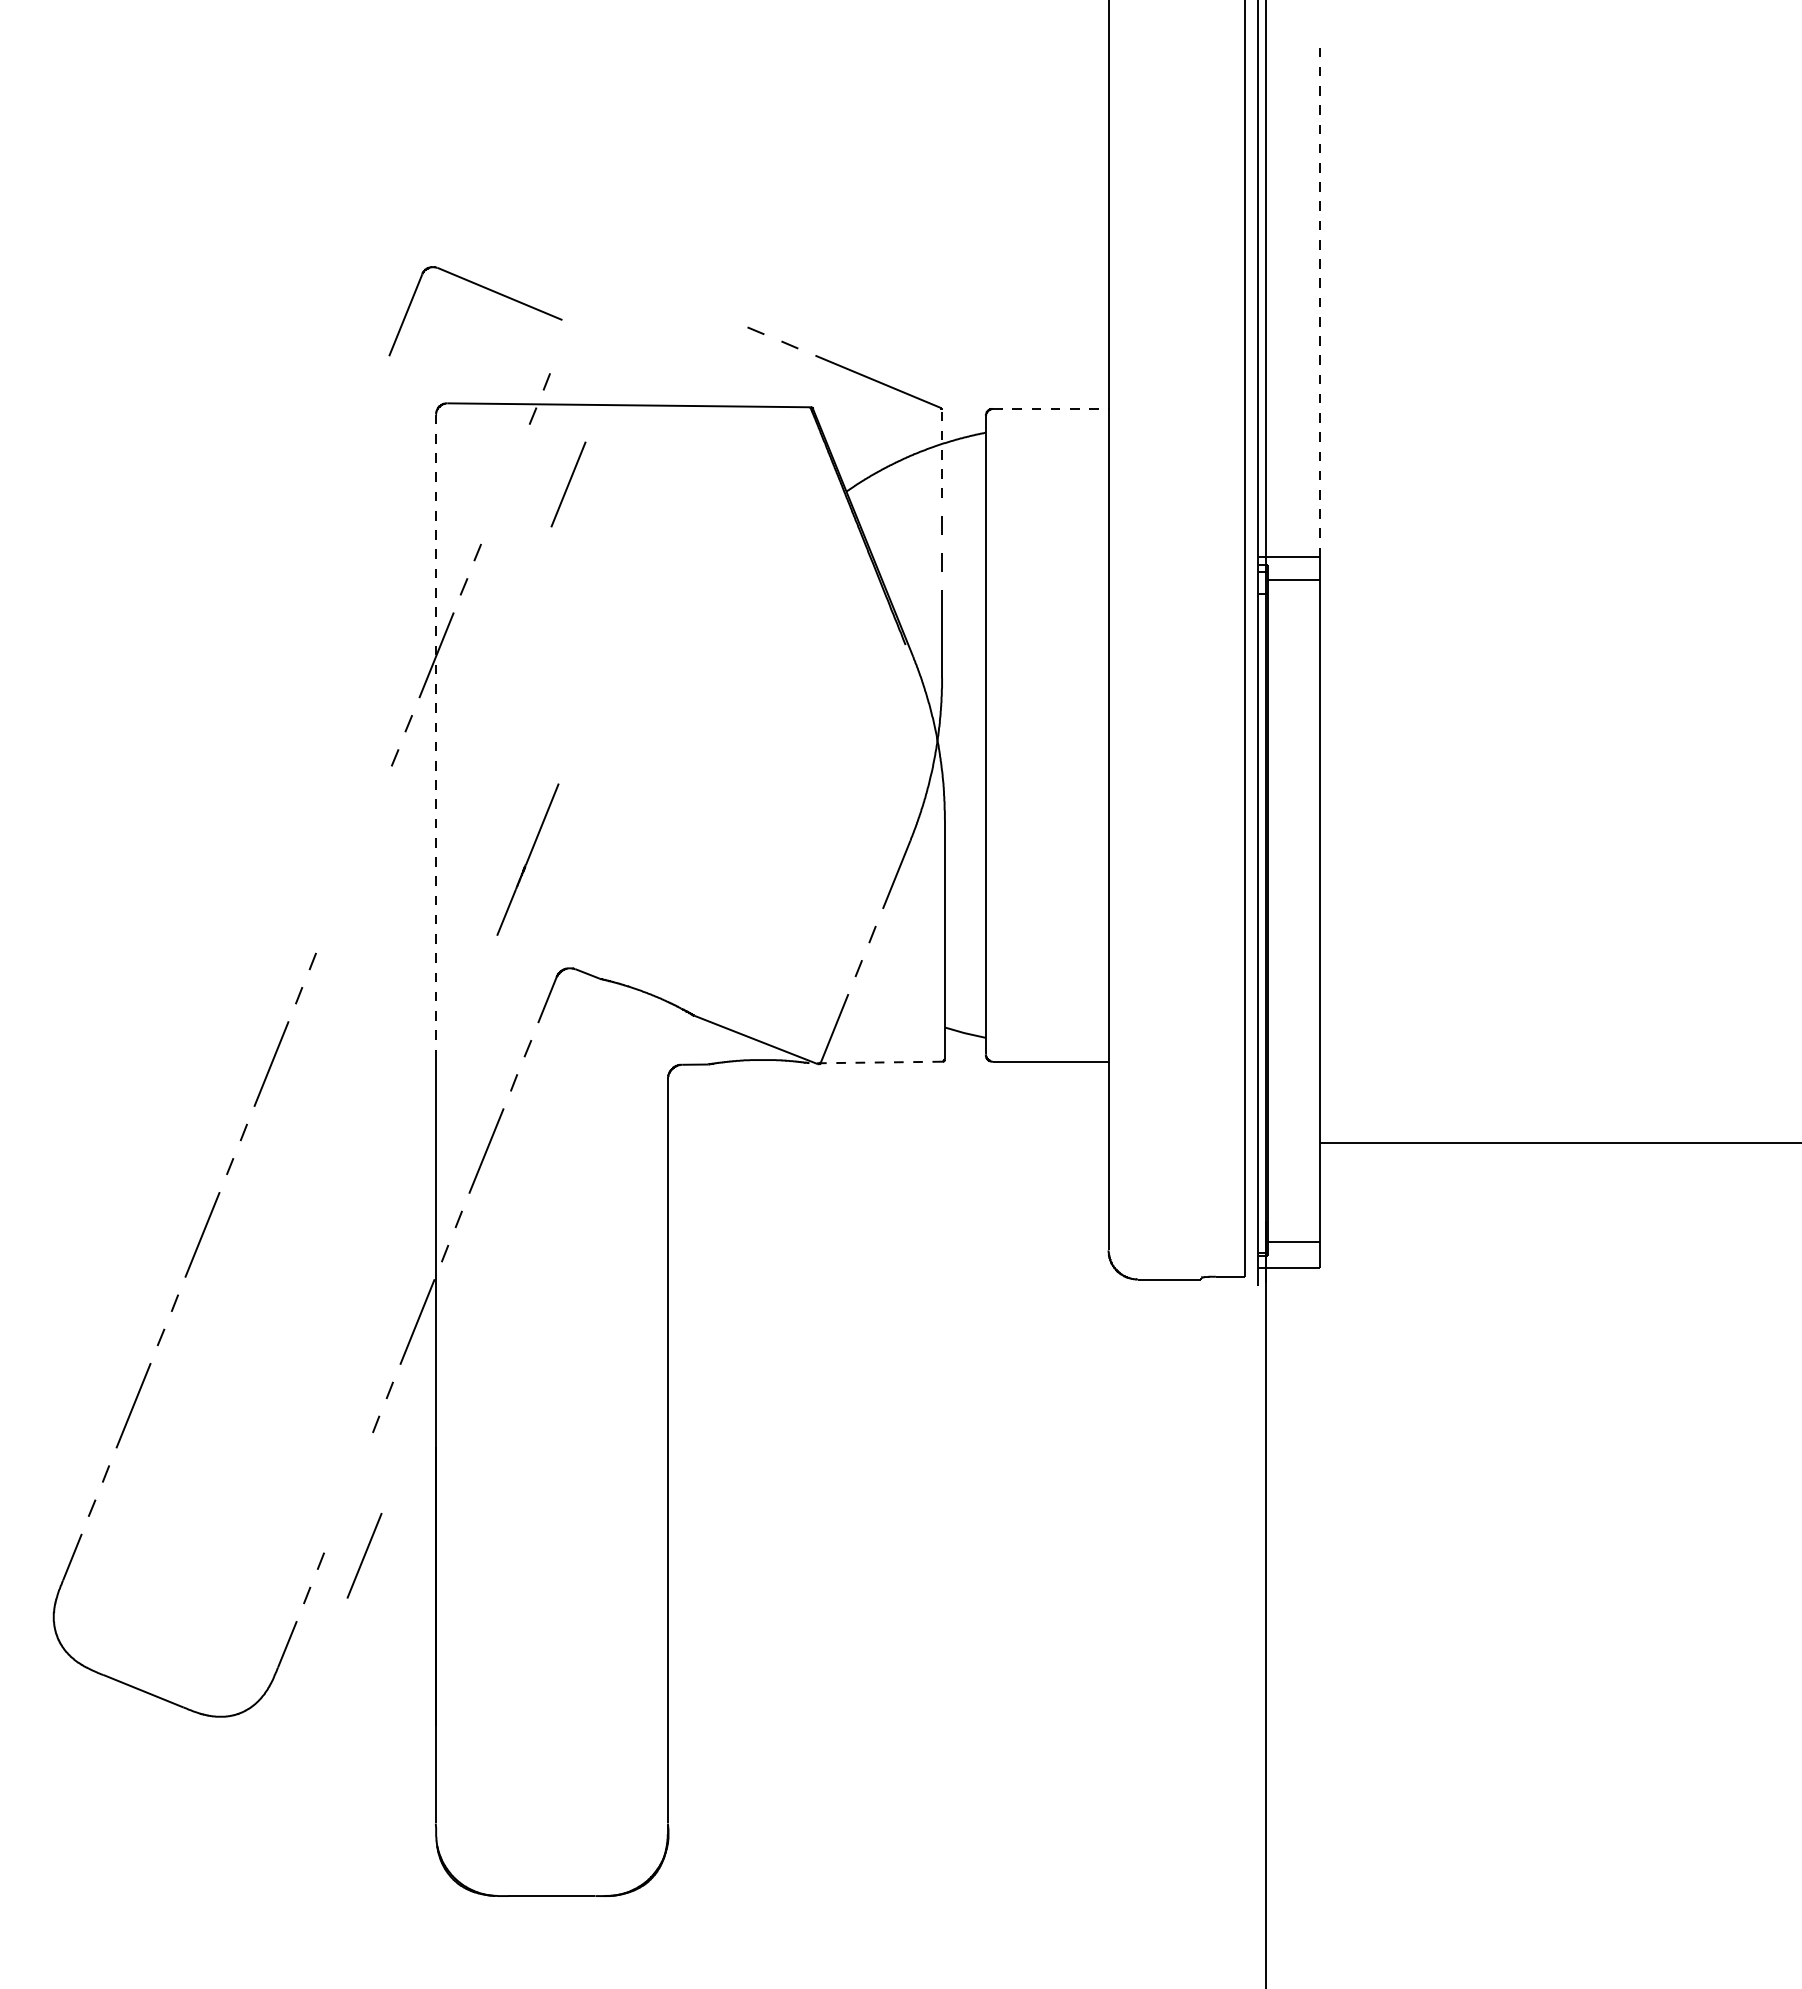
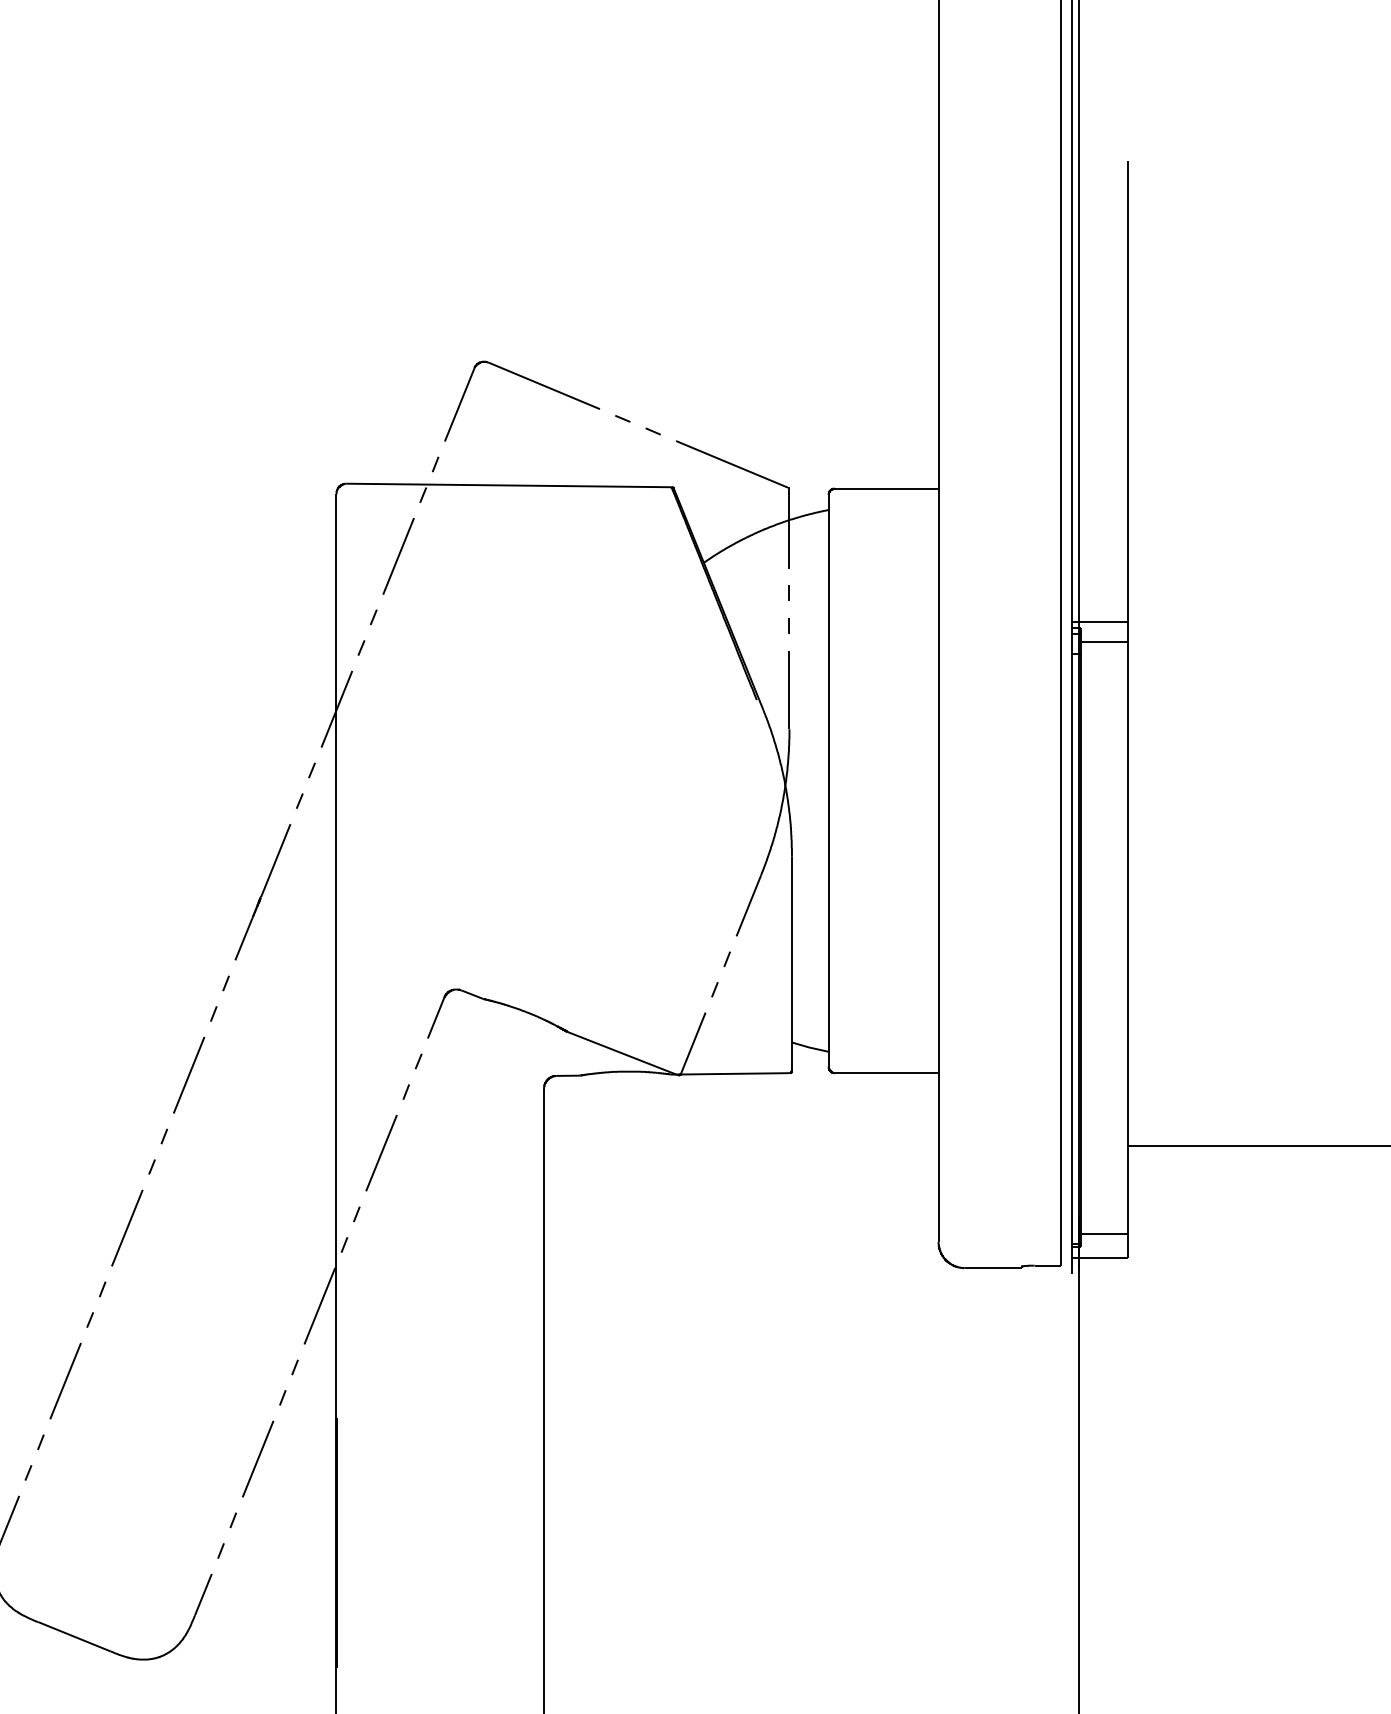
part: (483, 288) -> (529, 380), moved
line: (1320, 299) -> (1128, 390), dashed -> solid
line: (1050, 408) -> (886, 488), dashed -> solid
line: (942, 454) -> (789, 529), dashed -> solid
line: (568, 484) -> (398, 556), moved
line: (435, 733) -> (335, 779), dashed -> solid
line: (527, 859) -> (262, 892), moved
line: (875, 1062) -> (729, 1073), dashed -> solid
line: (364, 1555) -> (258, 1458), moved

